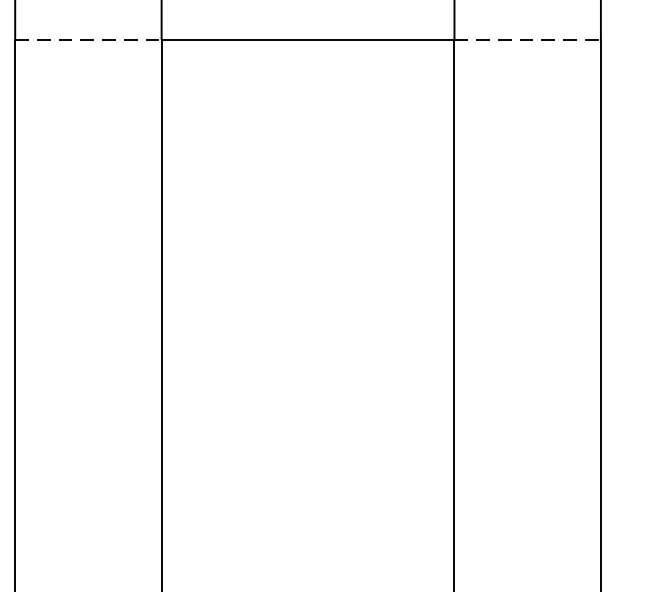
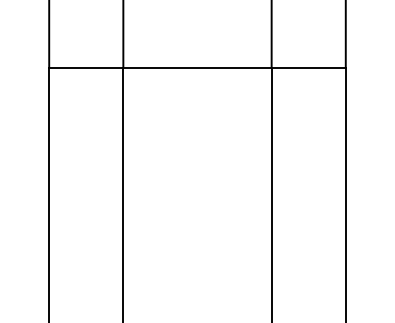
line: (88, 39) -> (86, 68), dashed -> solid
line: (529, 39) -> (309, 68), dashed -> solid

